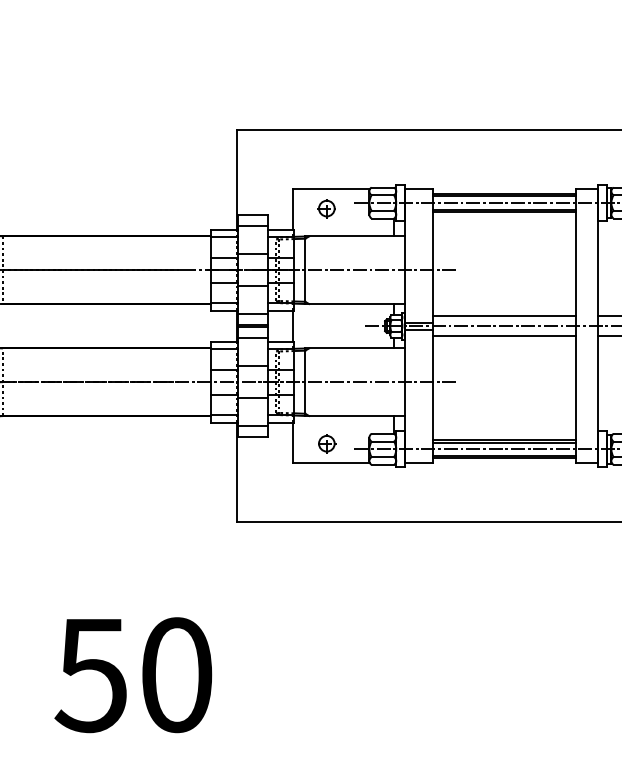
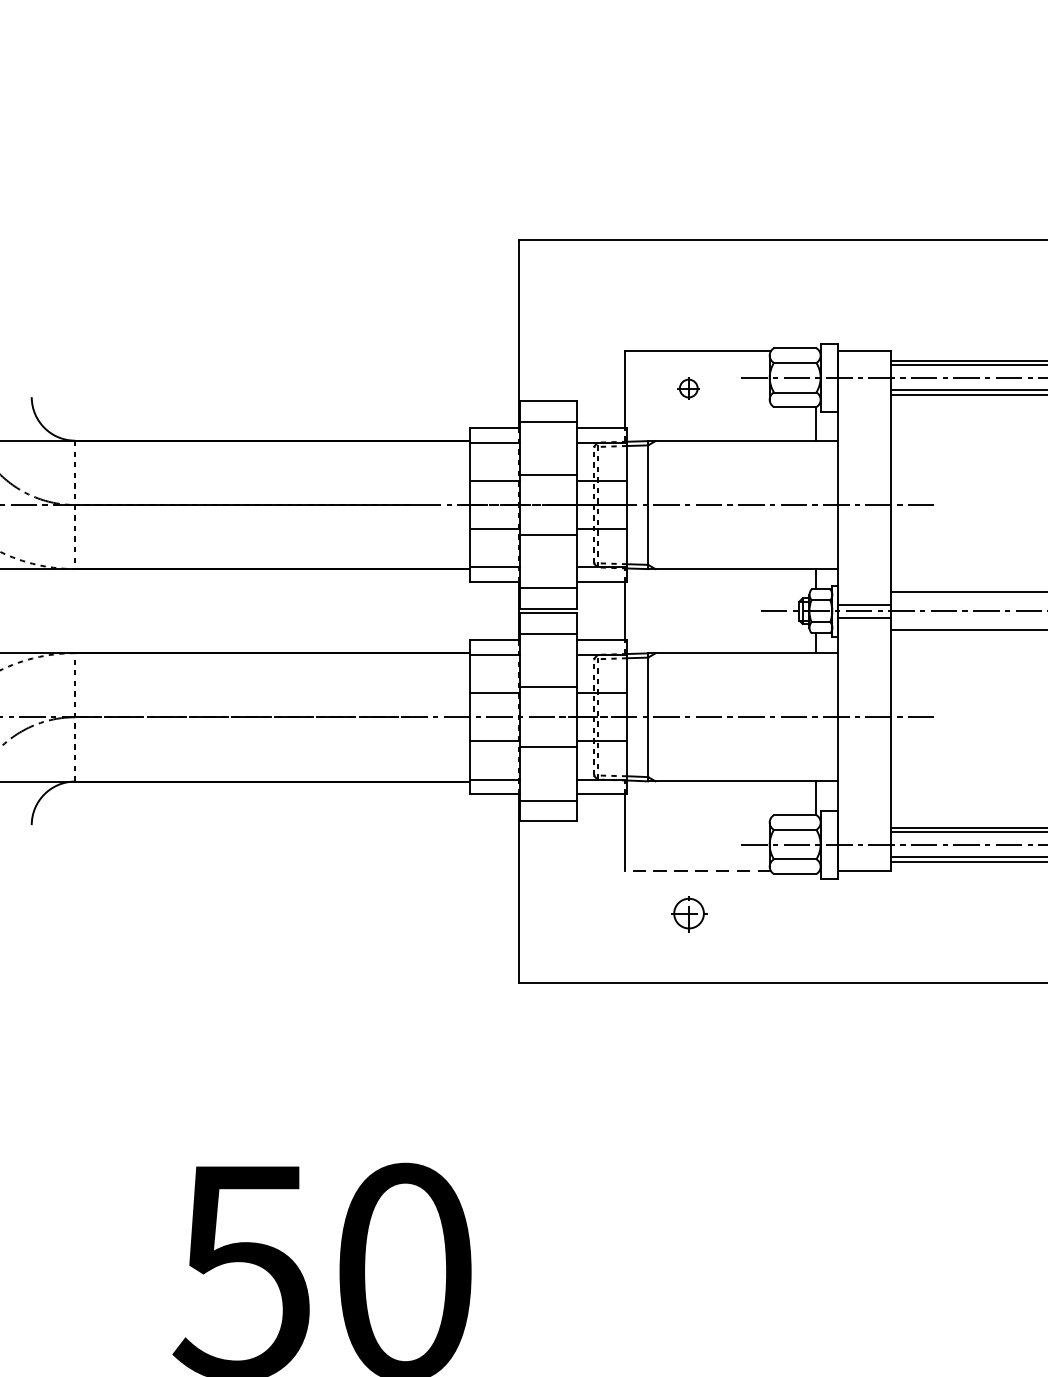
part: (326, 208) -> (688, 388), size x0.6
part: (327, 443) -> (690, 913), moved
line: (331, 463) -> (697, 871), solid -> dashed

